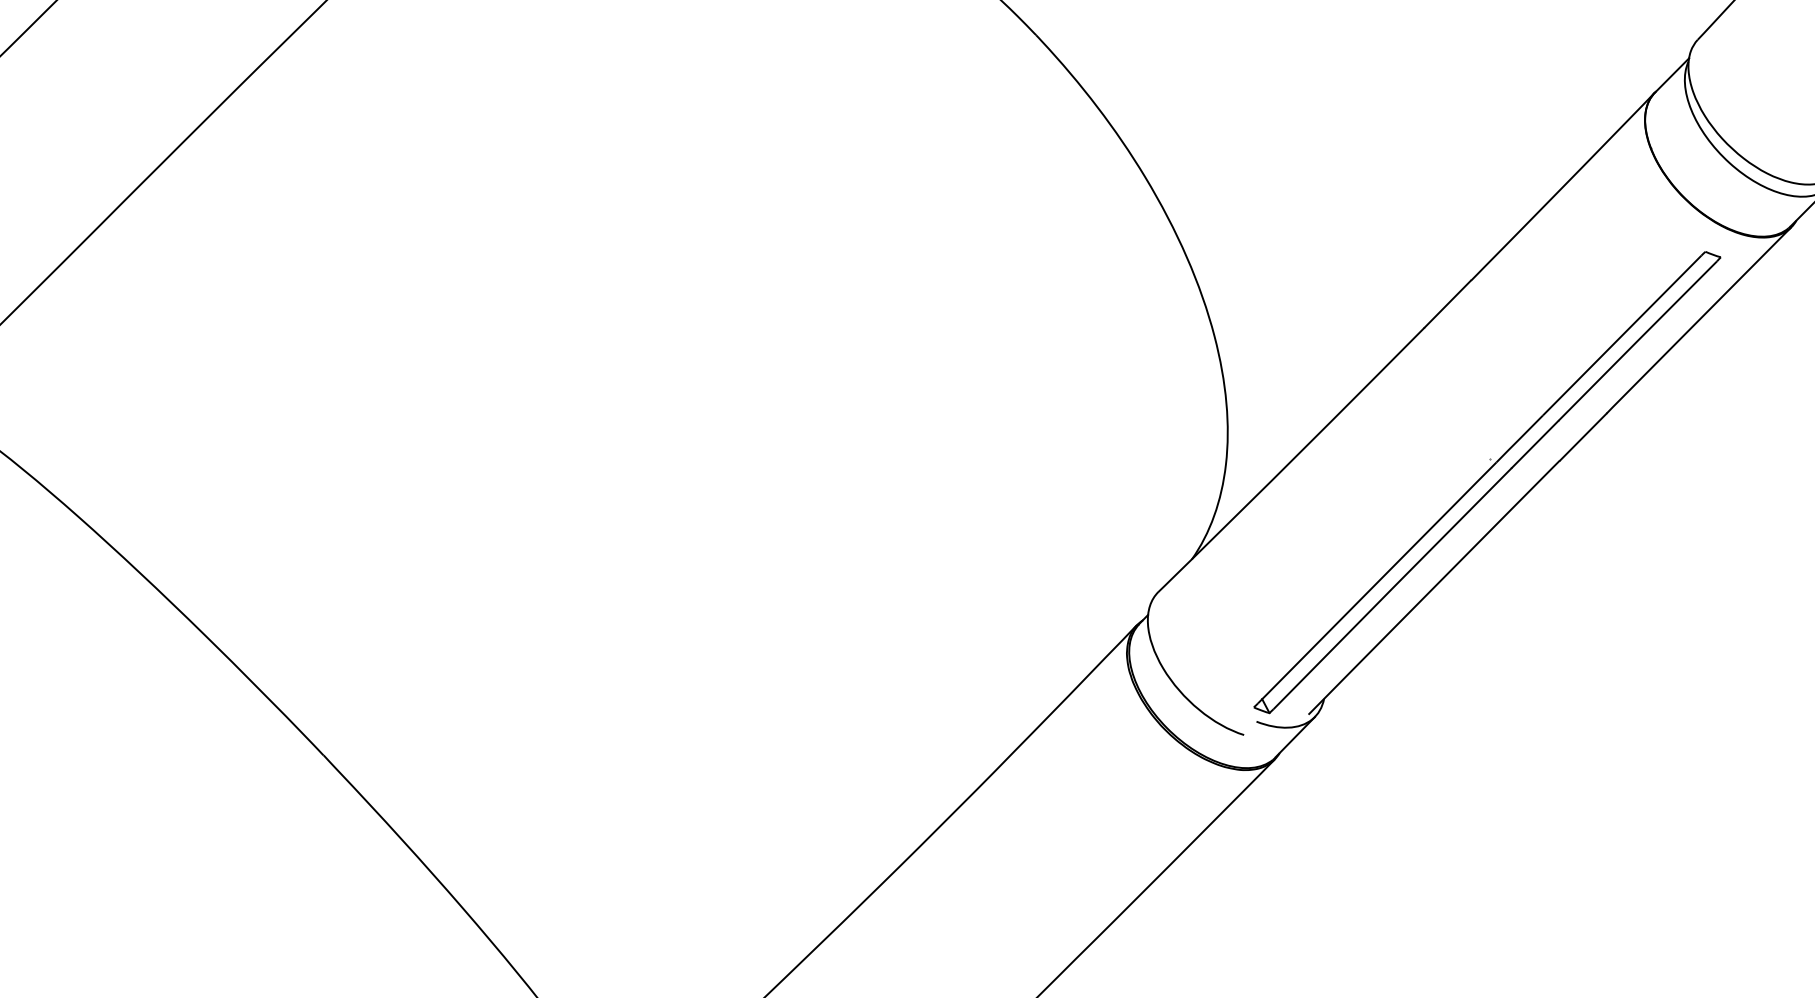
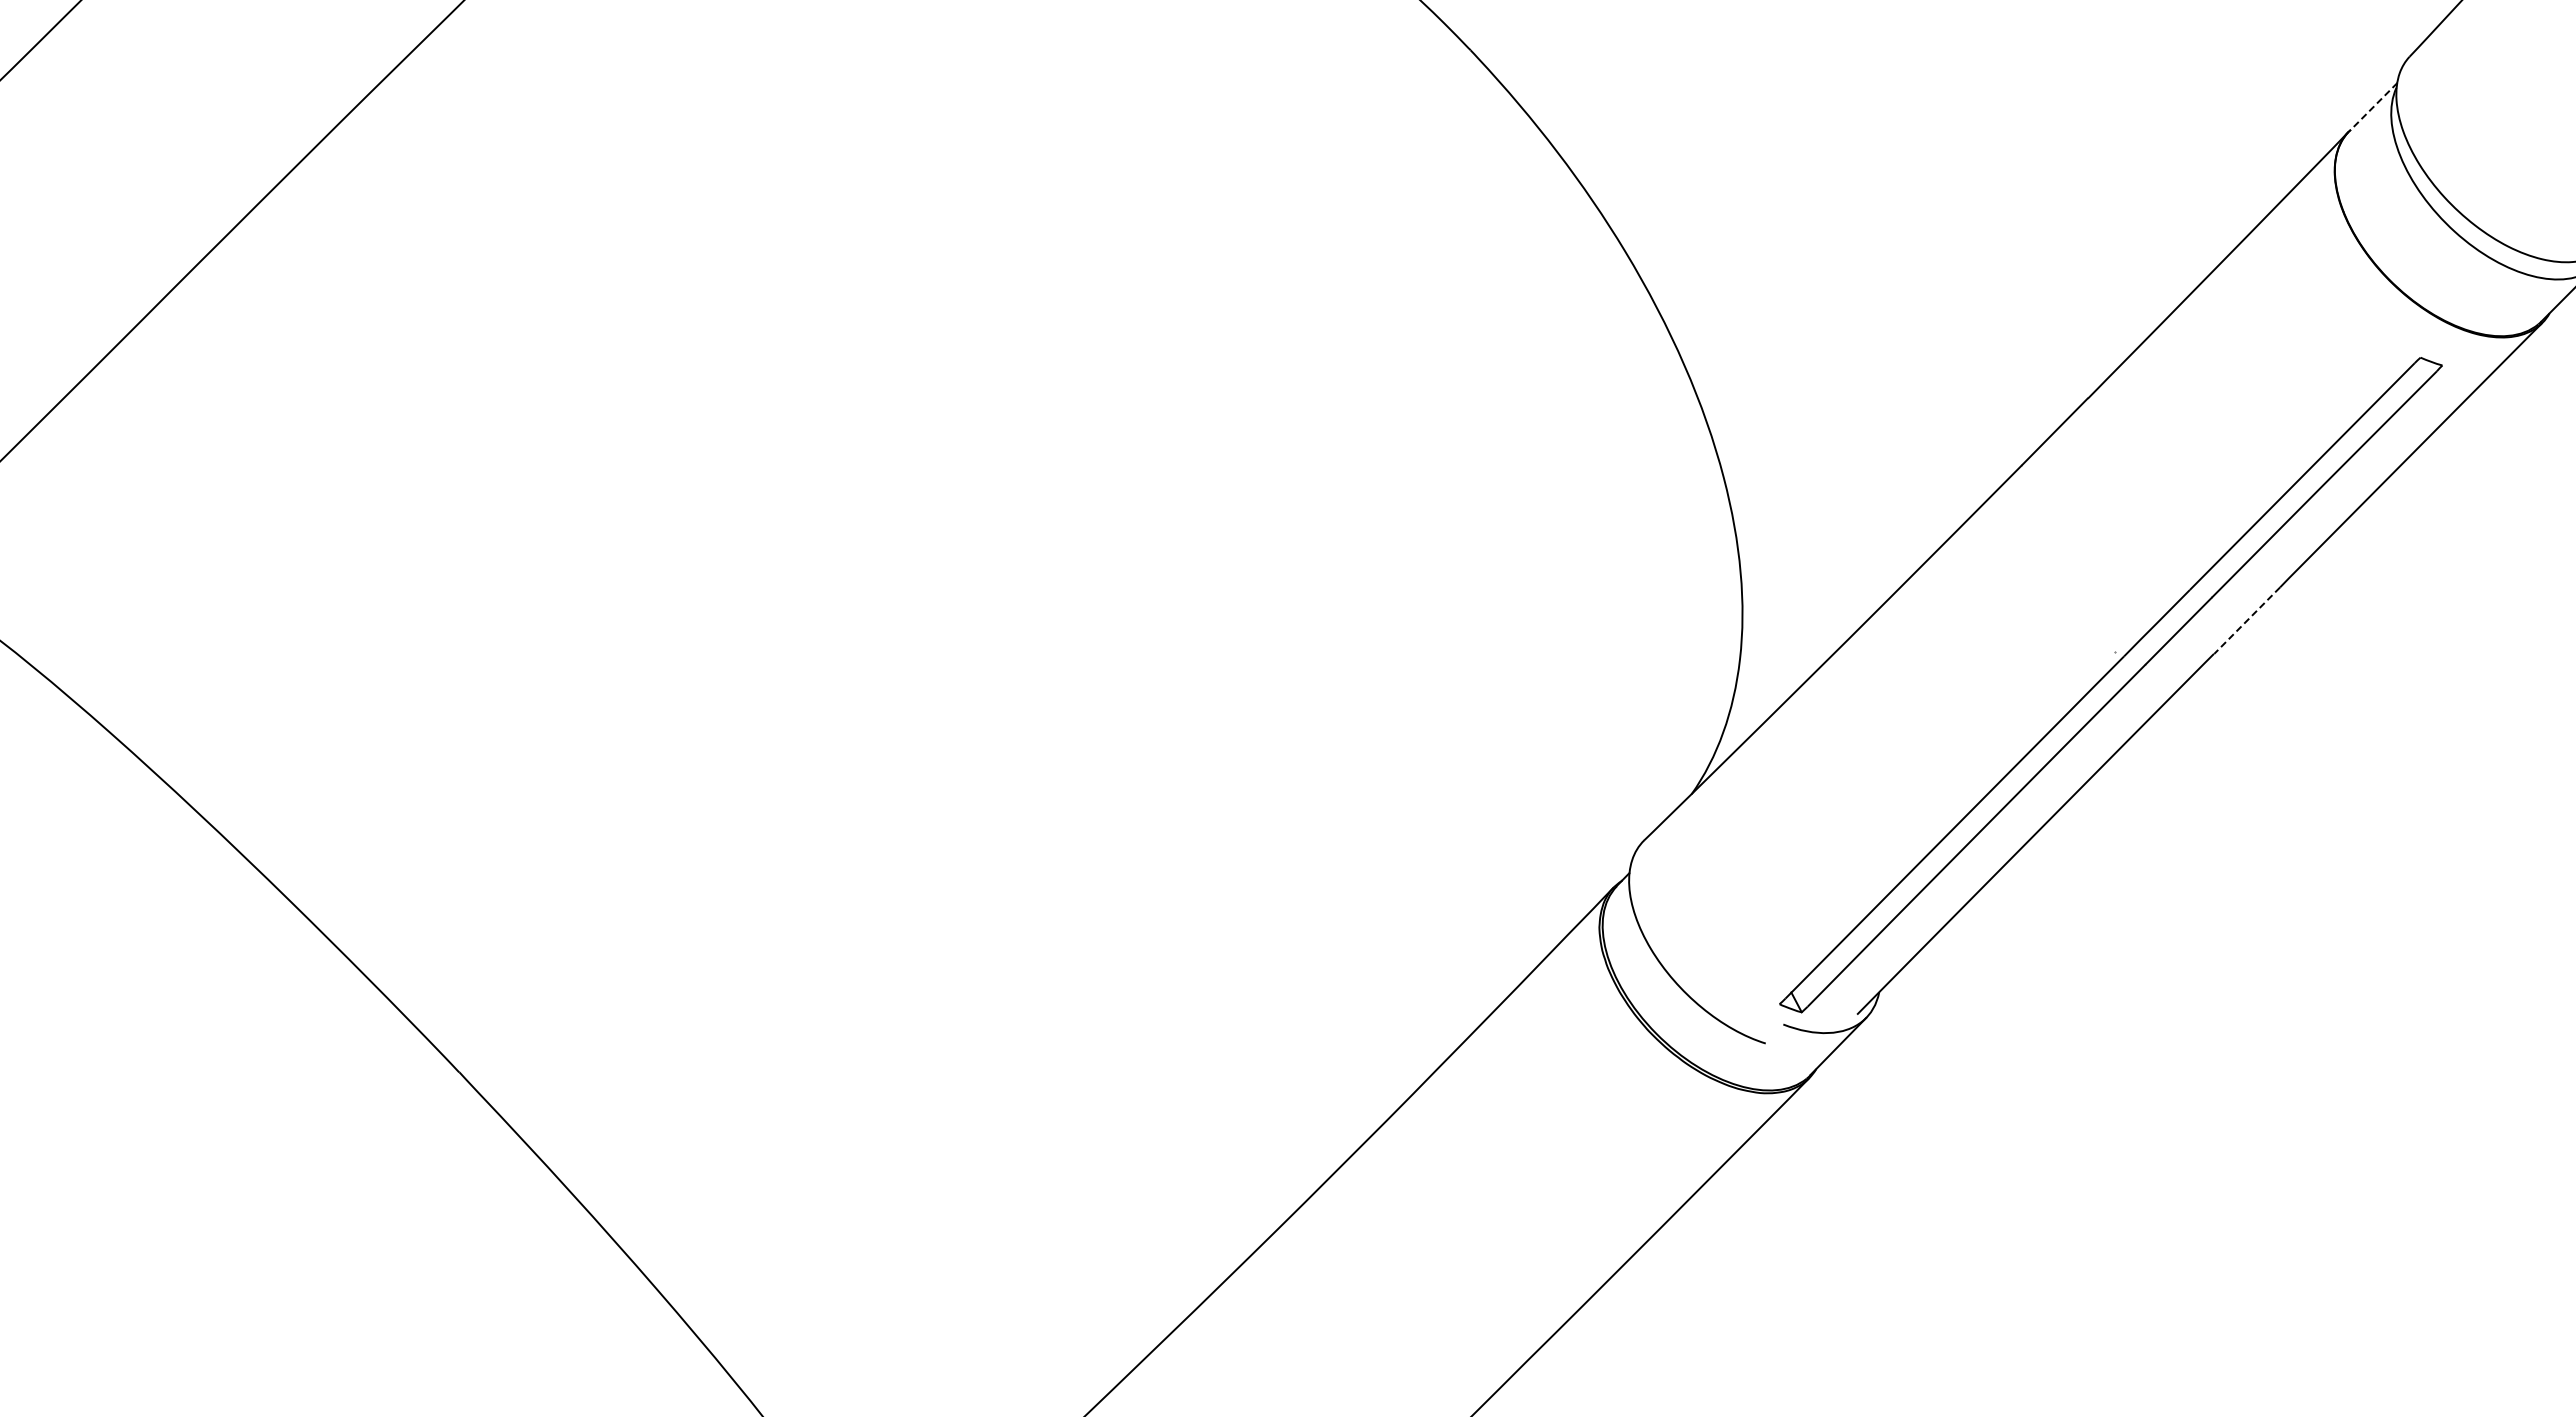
line: (1672, 75) -> (2373, 107), solid -> dashed
line: (1583, 436) -> (2247, 620), solid -> dashed

